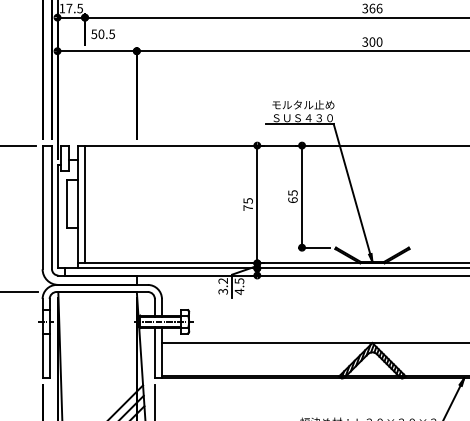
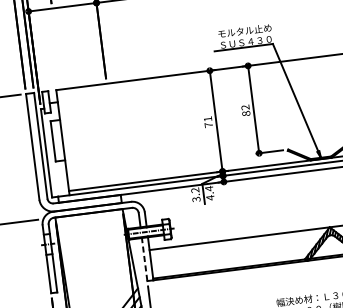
text: (292, 196) -> (245, 110), 65 -> 82
text: (247, 200) -> (207, 118), 75 -> 71
line: (85, 204) -> (69, 139), removed
text: (239, 281) -> (209, 188), 4.5 -> 4.4
line: (154, 352) -> (144, 258), solid -> dashed

